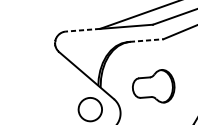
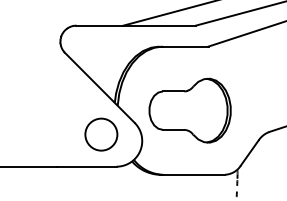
line: (82, 30) -> (99, 25), dashed -> solid
line: (146, 40) -> (185, 46), dashed -> solid
part: (153, 86) -> (189, 110), size x1.43

